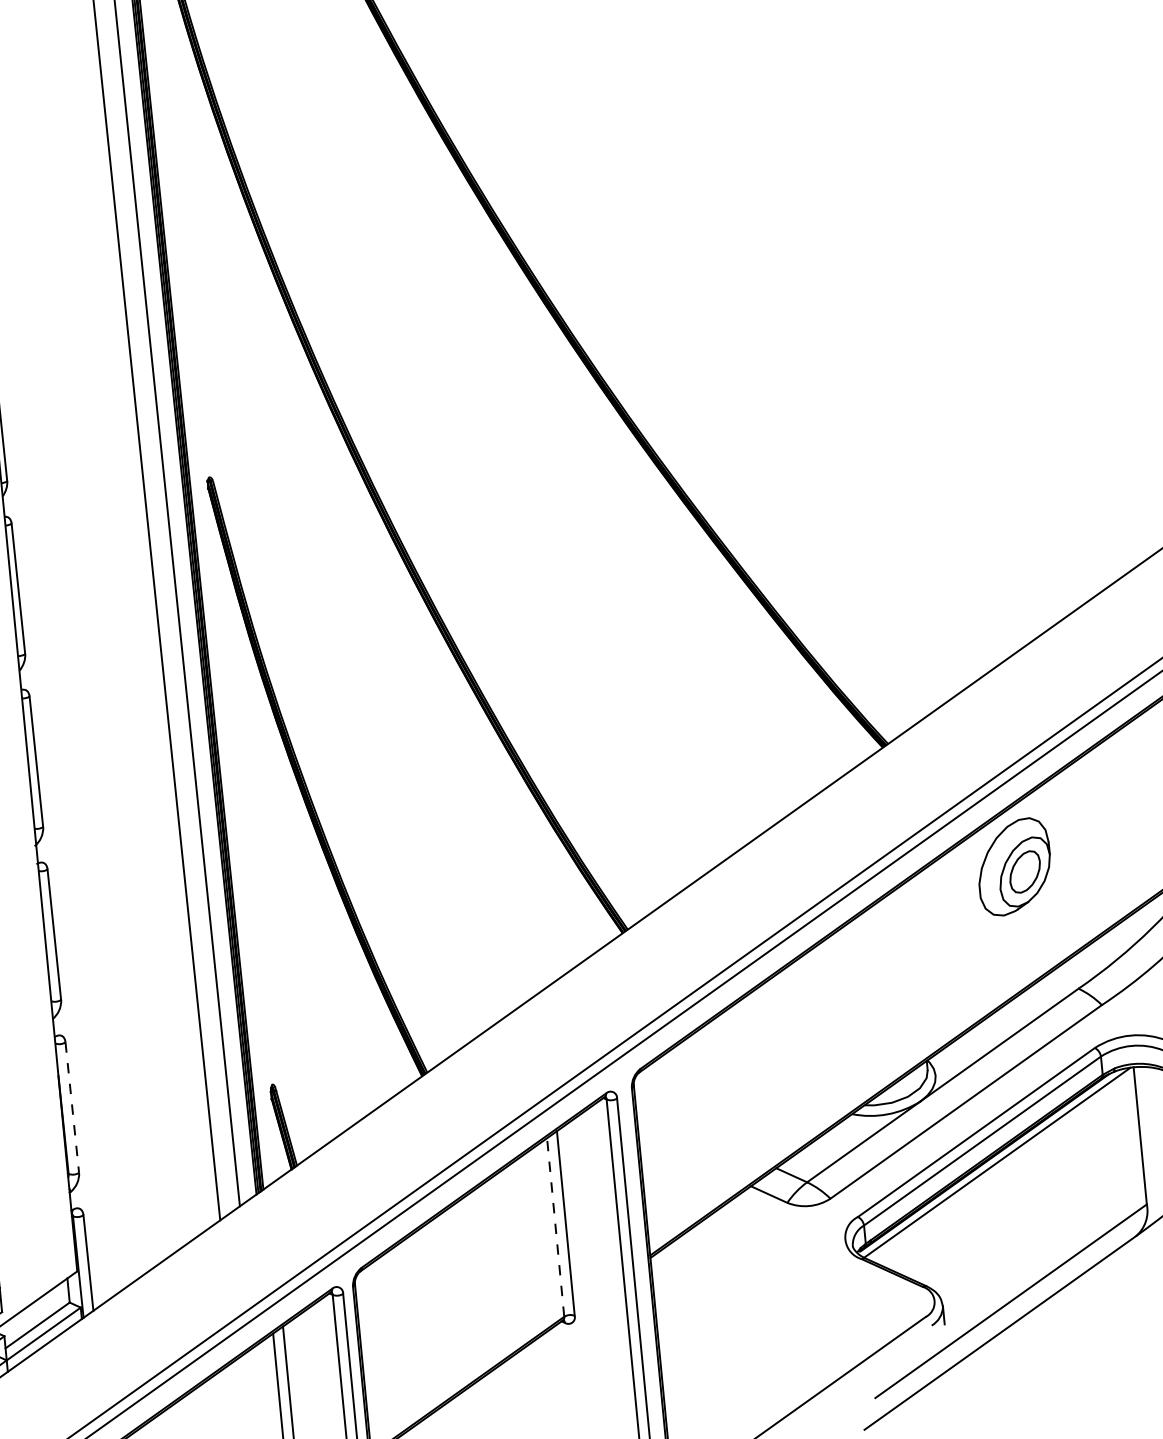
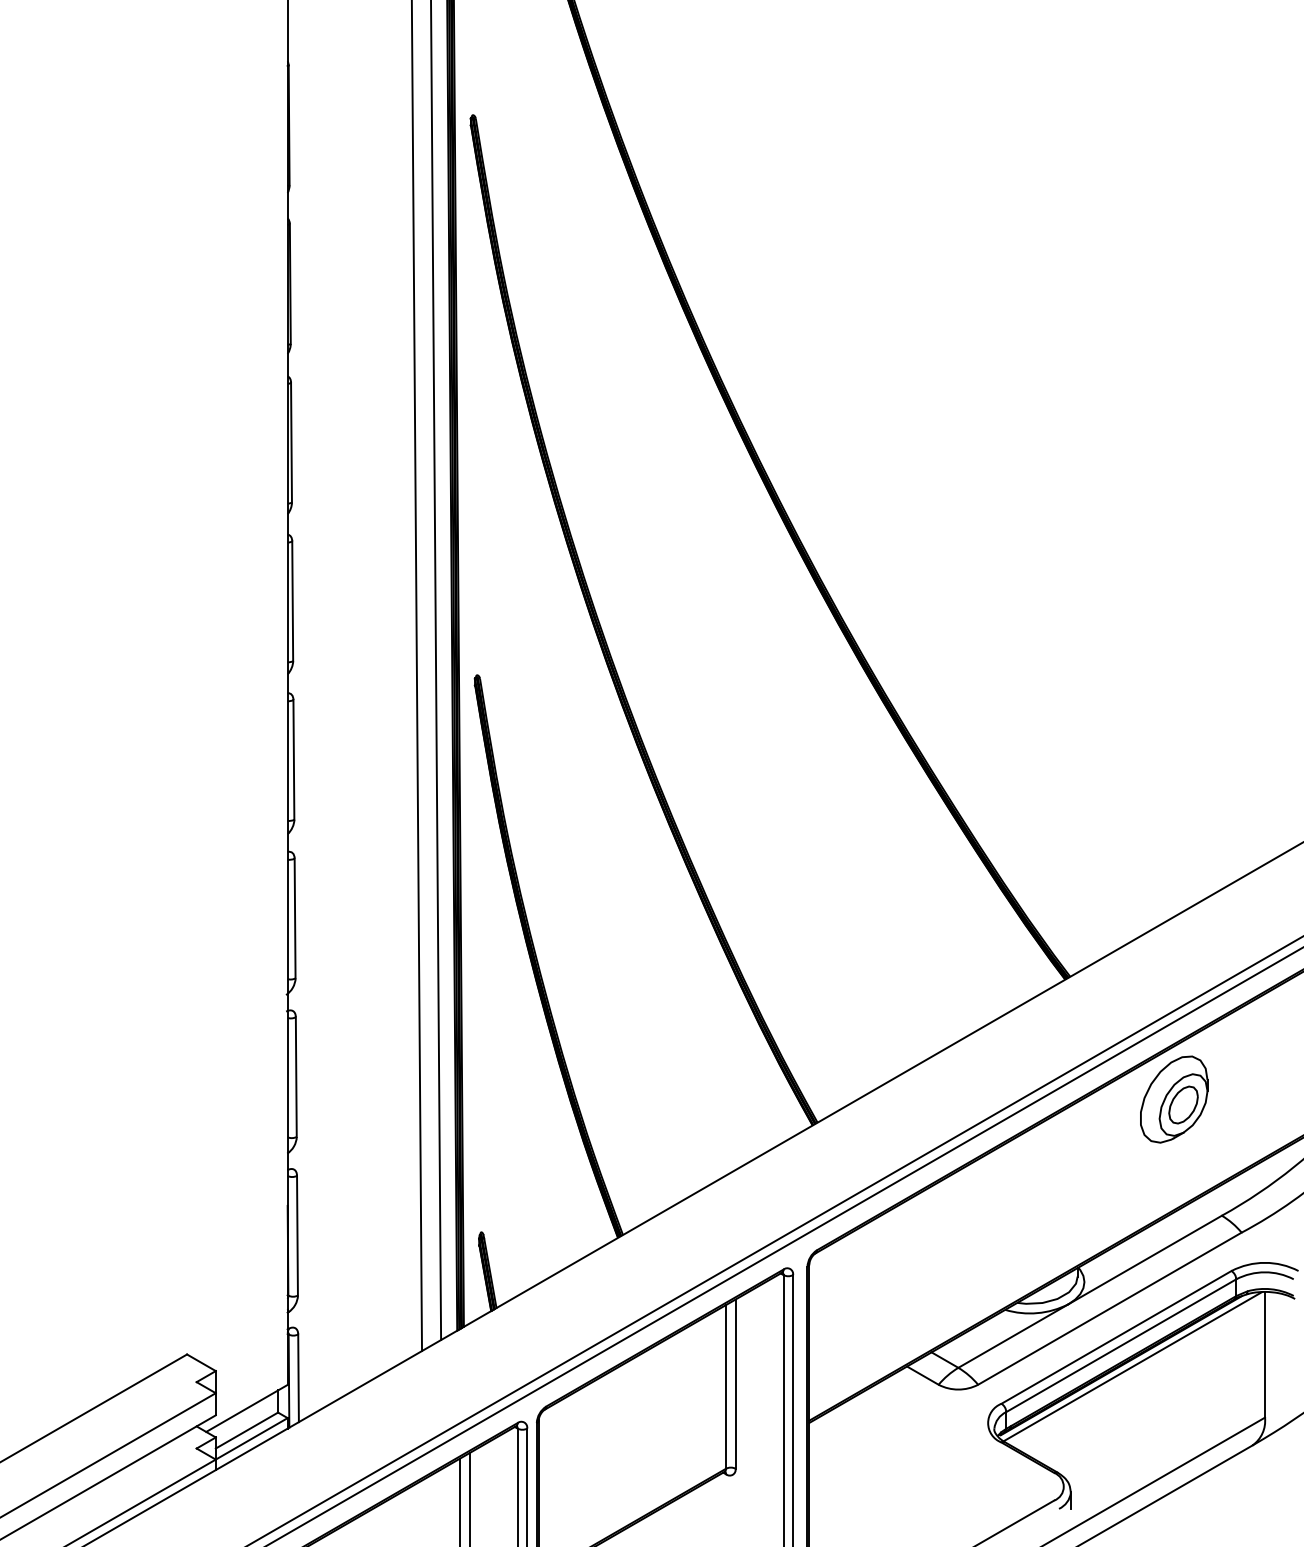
line: (72, 1107) -> (297, 1235), dashed -> solid
line: (556, 1227) -> (726, 1386), dashed -> solid

